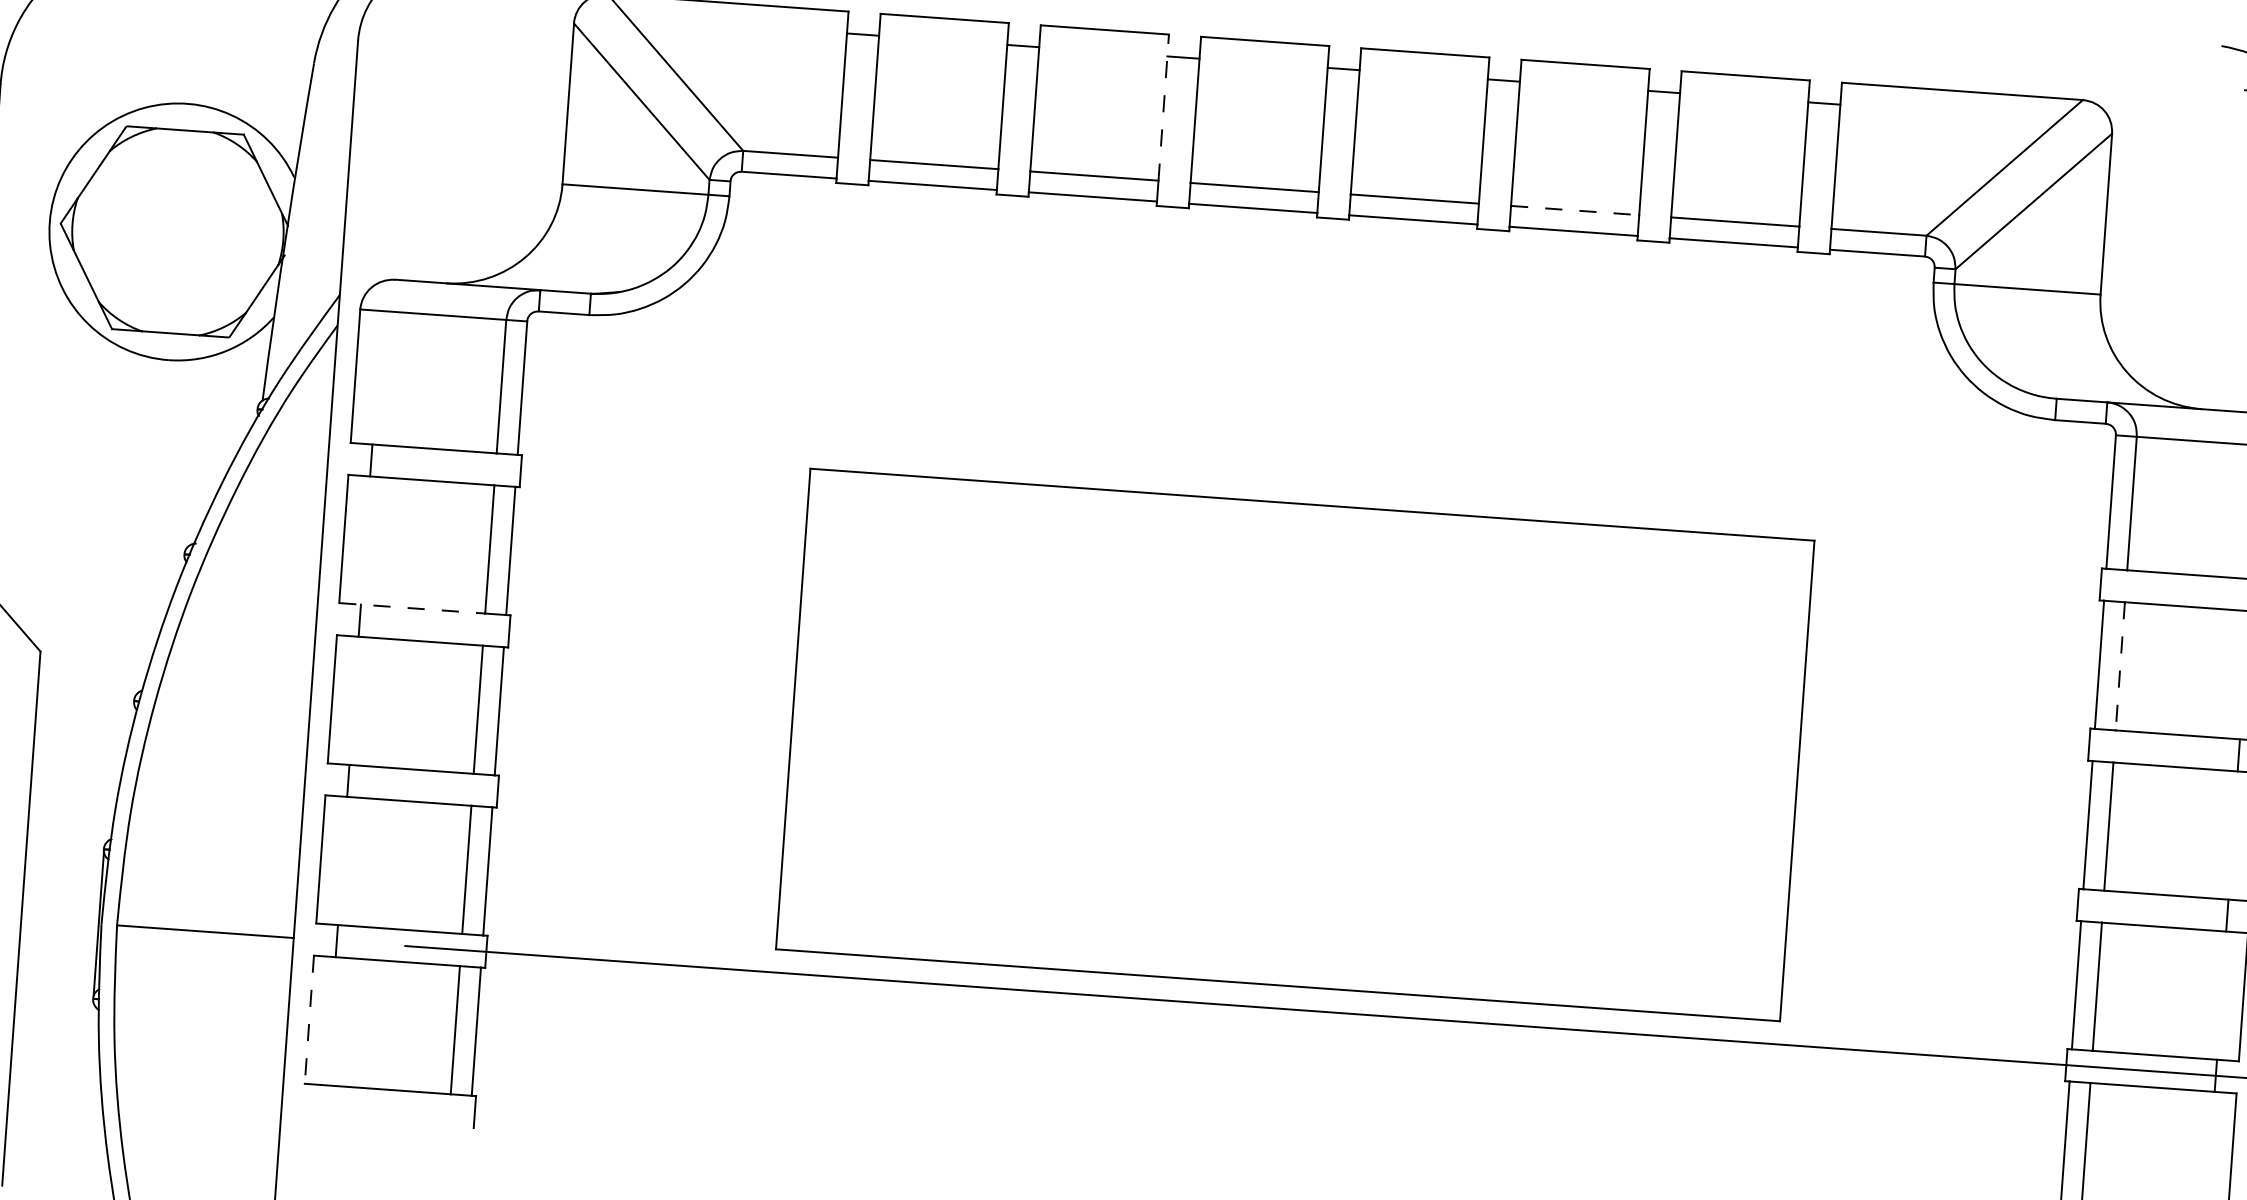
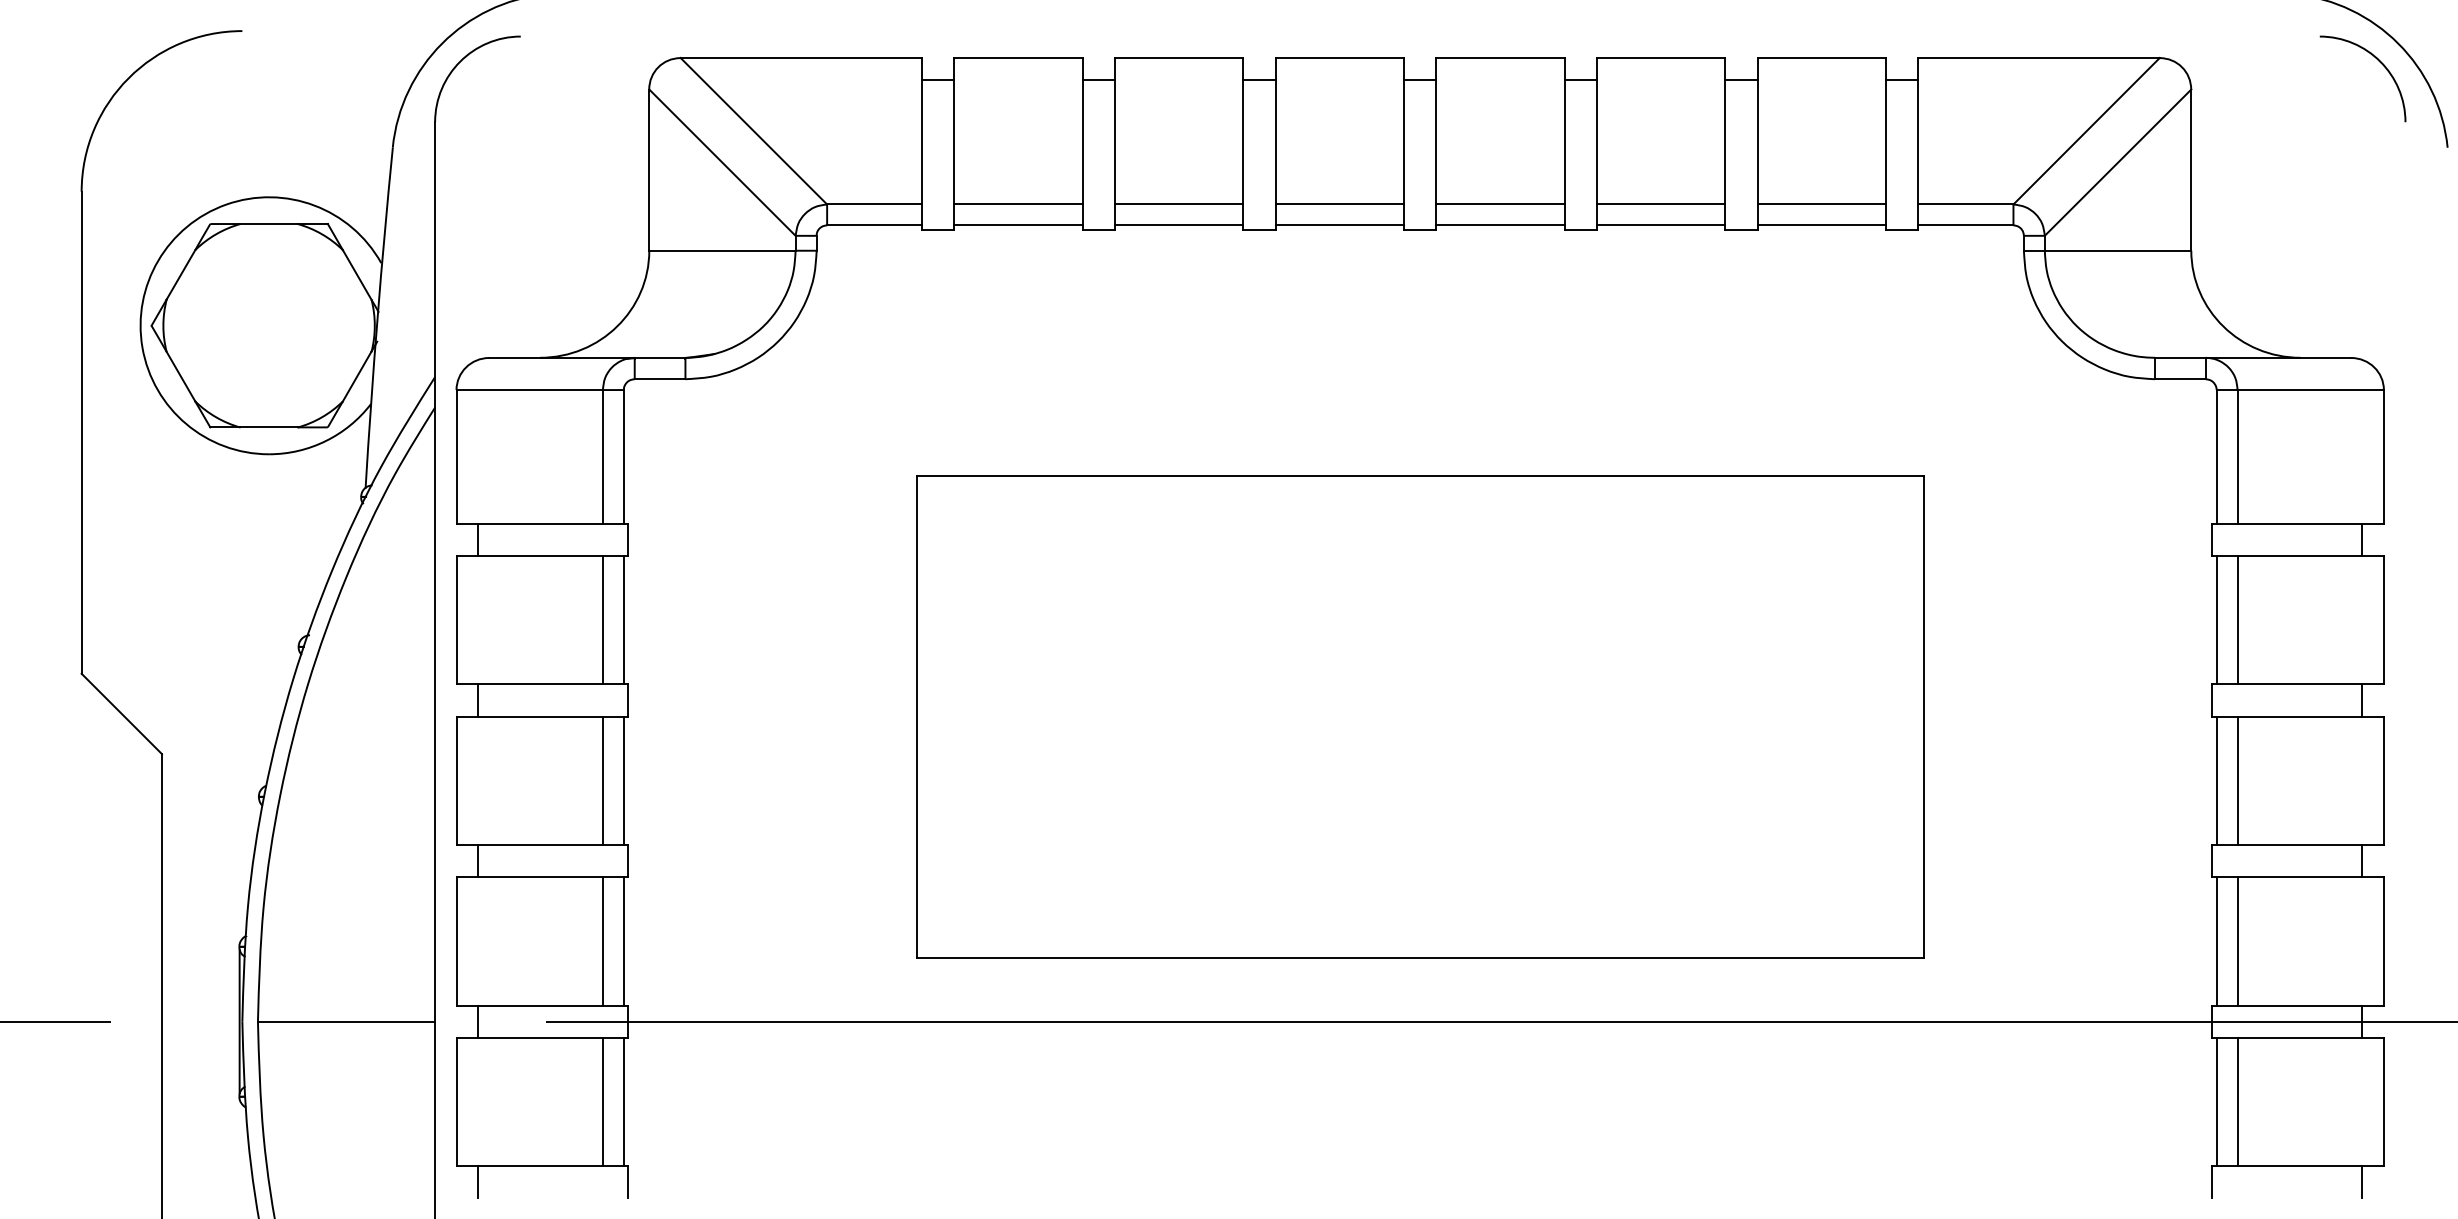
line: (1163, 106) -> (1243, 130), dashed -> solid
line: (1575, 210) -> (1661, 204), dashed -> solid
line: (413, 608) -> (530, 684), dashed -> solid
line: (2120, 666) -> (2237, 620), dashed -> solid
part: (1295, 744) -> (1420, 716), moved
line: (309, 1020) -> (456, 1102), dashed -> solid
line: (325, 1101) -> (478, 1182), added

